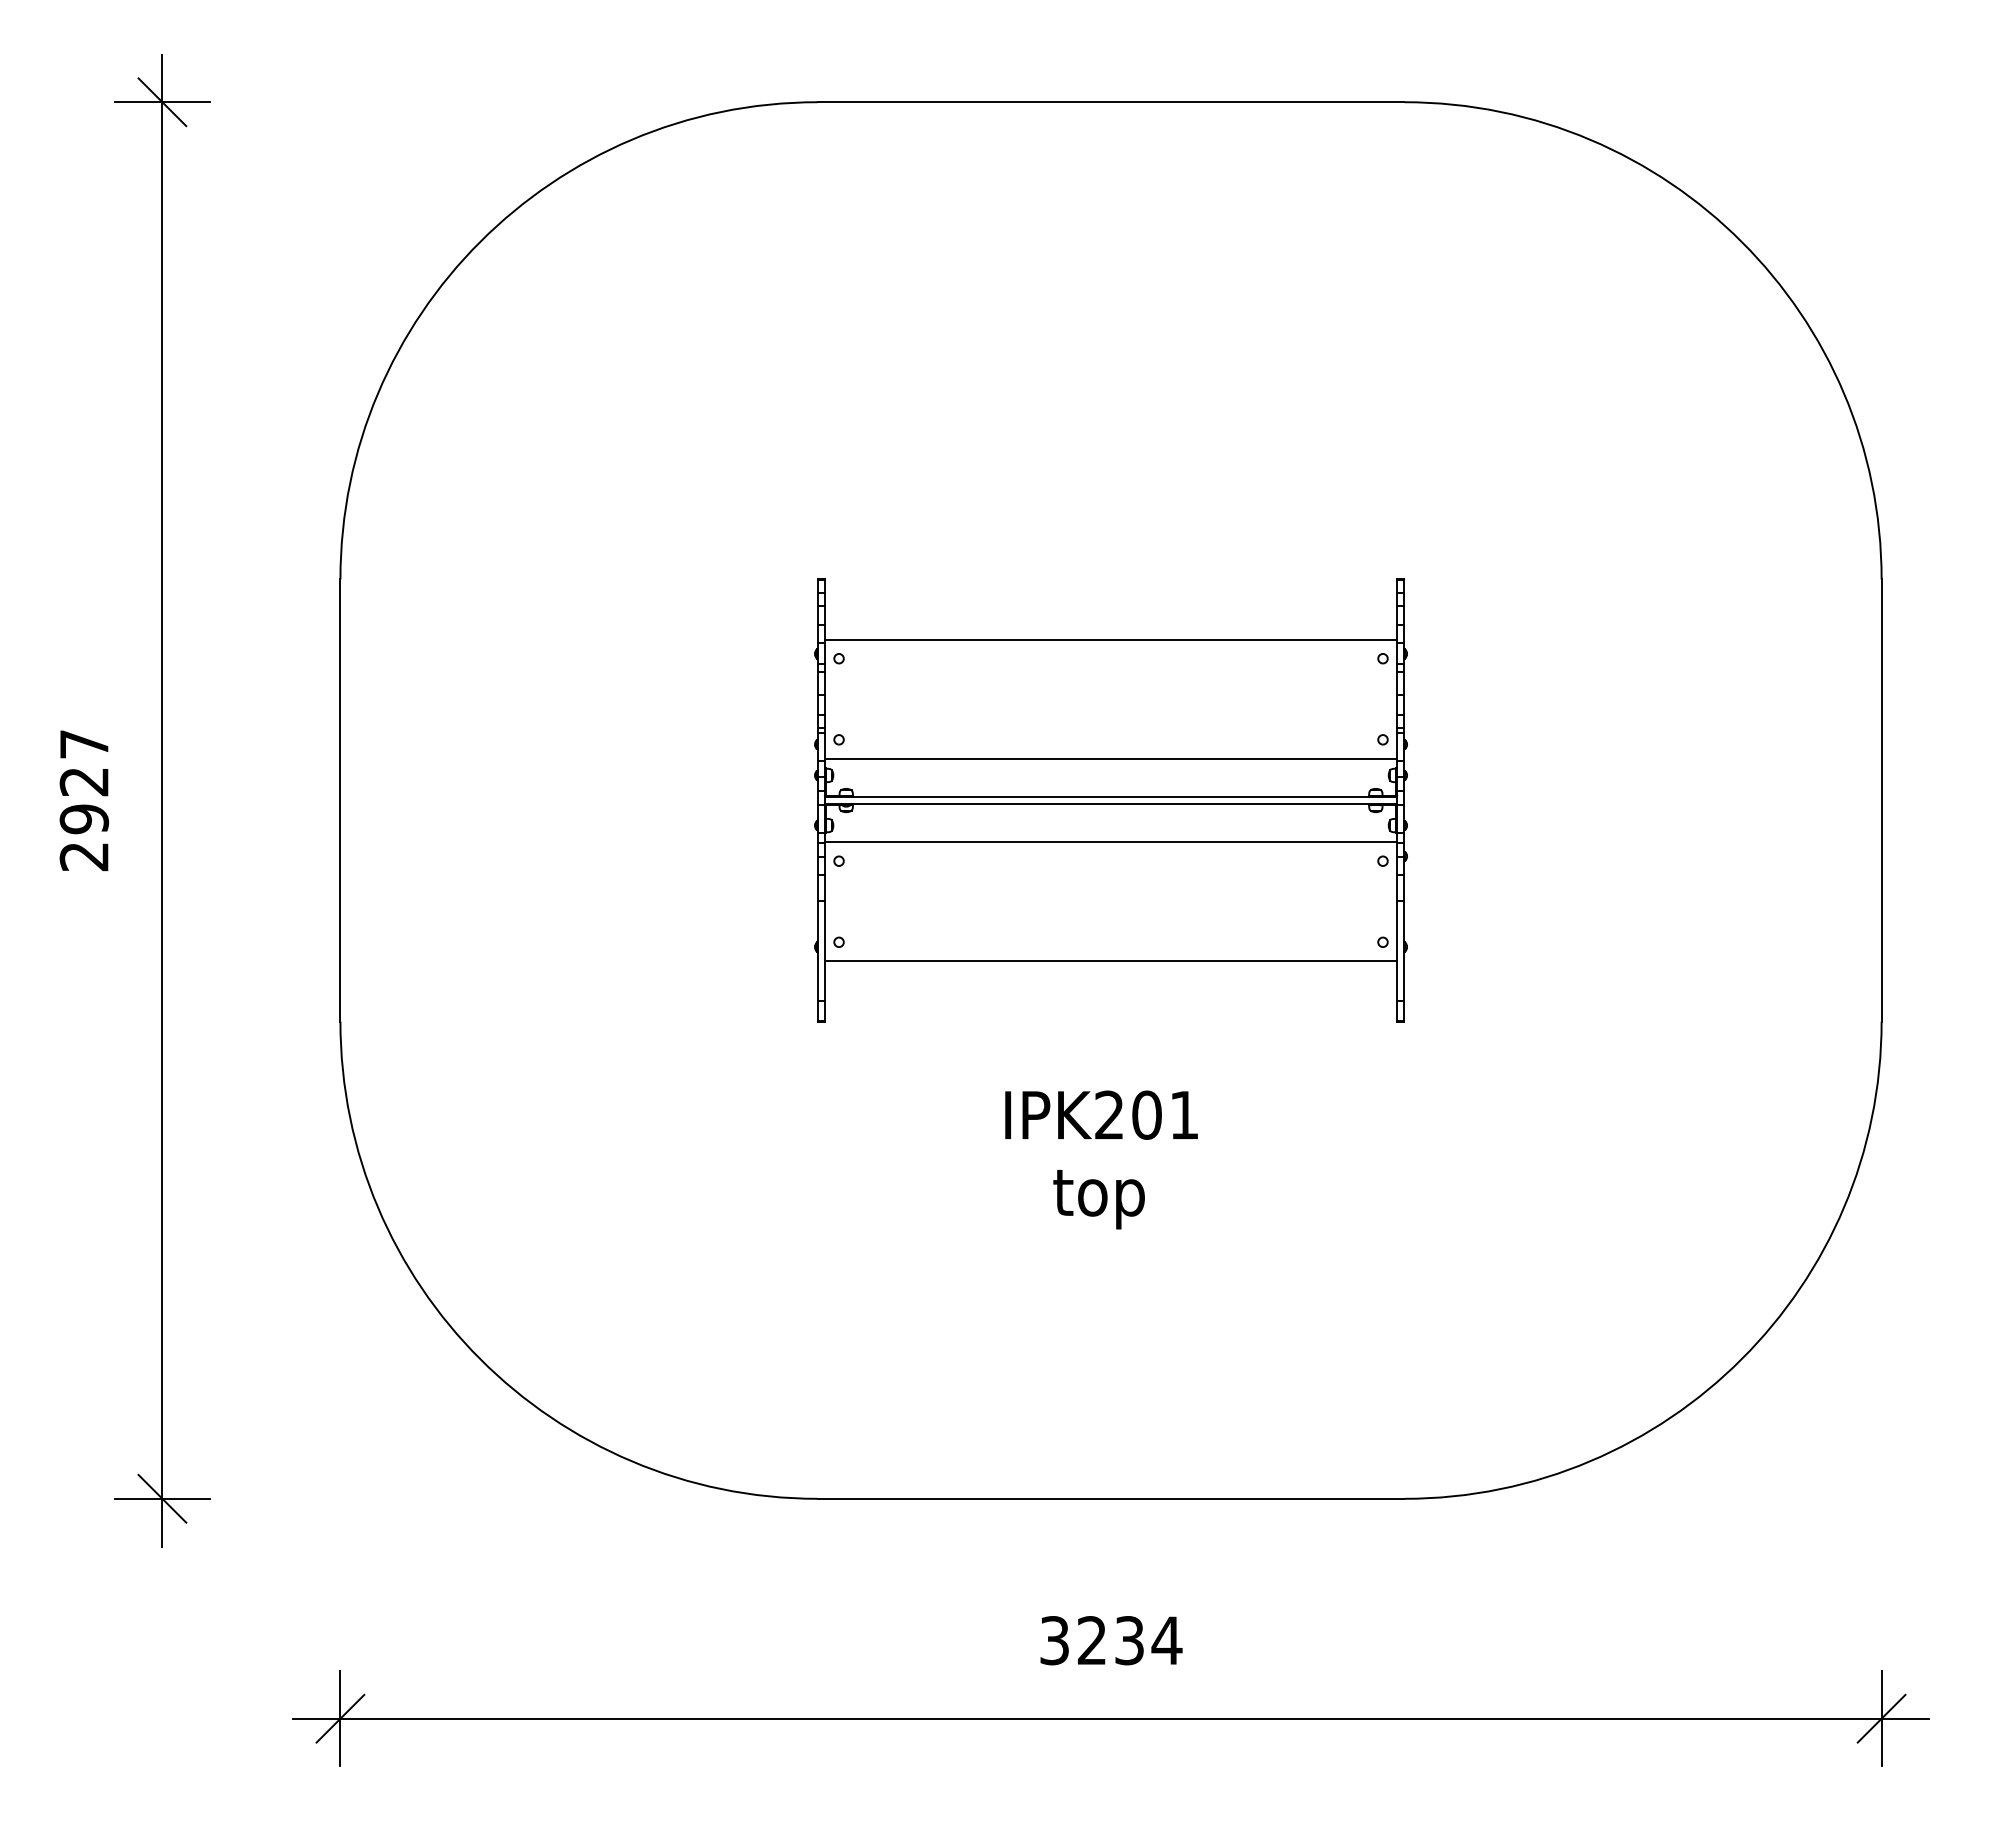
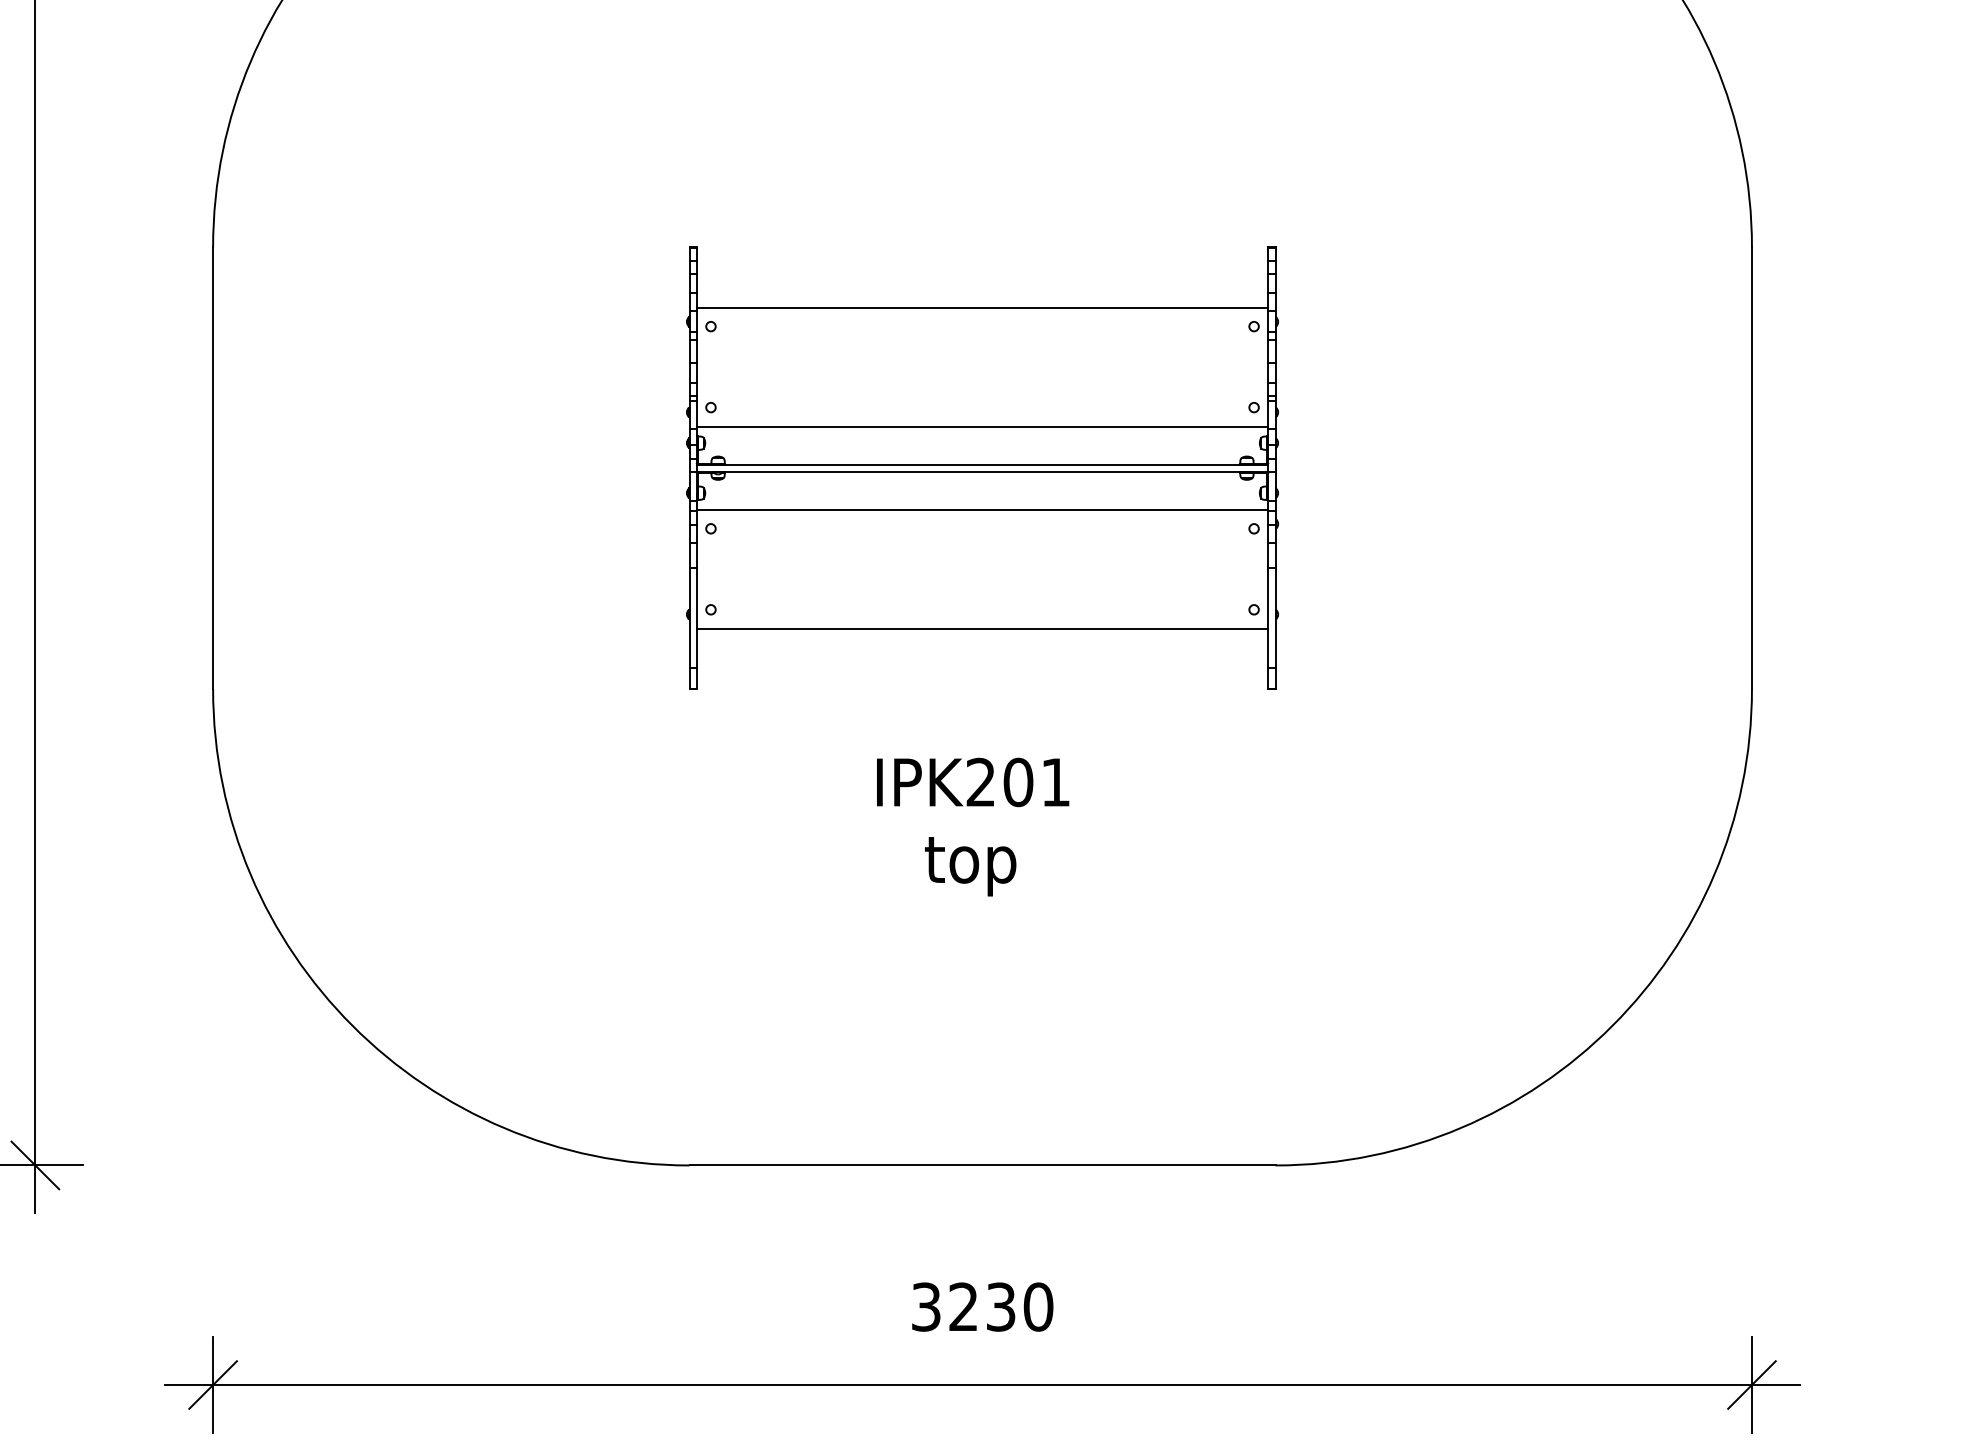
text: (1166, 1640) -> (1037, 1306), 3234 -> 3230

